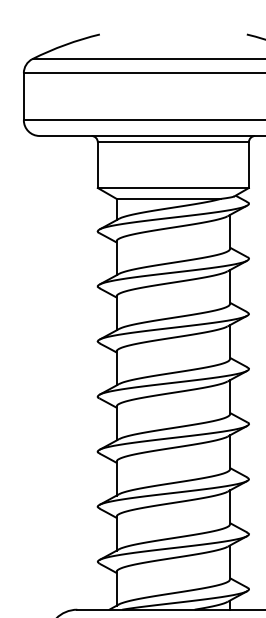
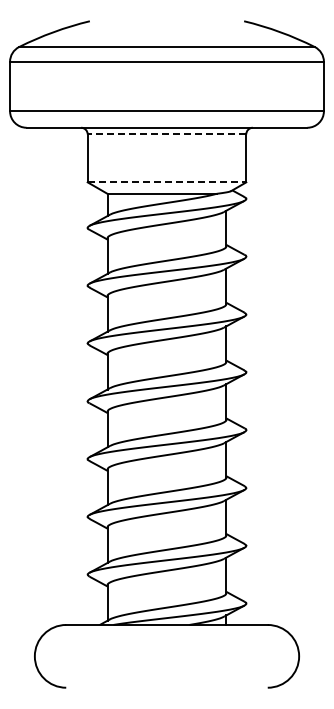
line: (172, 142) -> (166, 134), solid -> dashed
line: (173, 188) -> (167, 182), solid -> dashed

